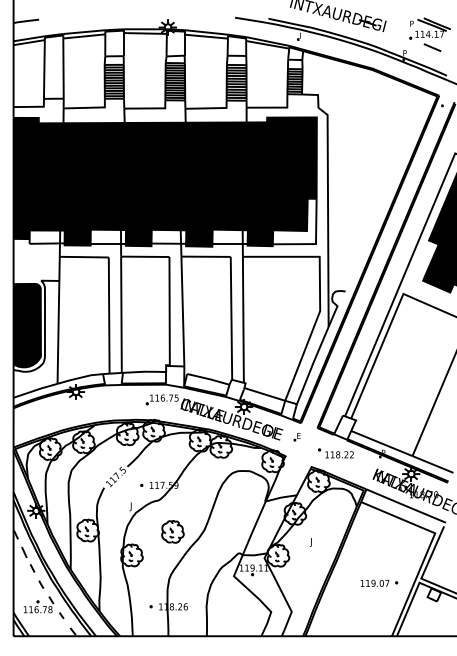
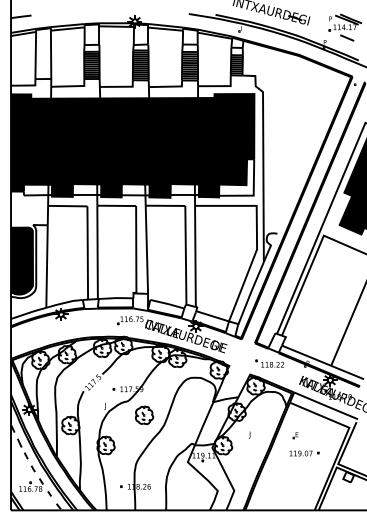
part: (296, 437) -> (295, 435), moved
part: (172, 531) -> (144, 415), moved
part: (379, 582) -> (304, 452), moved

